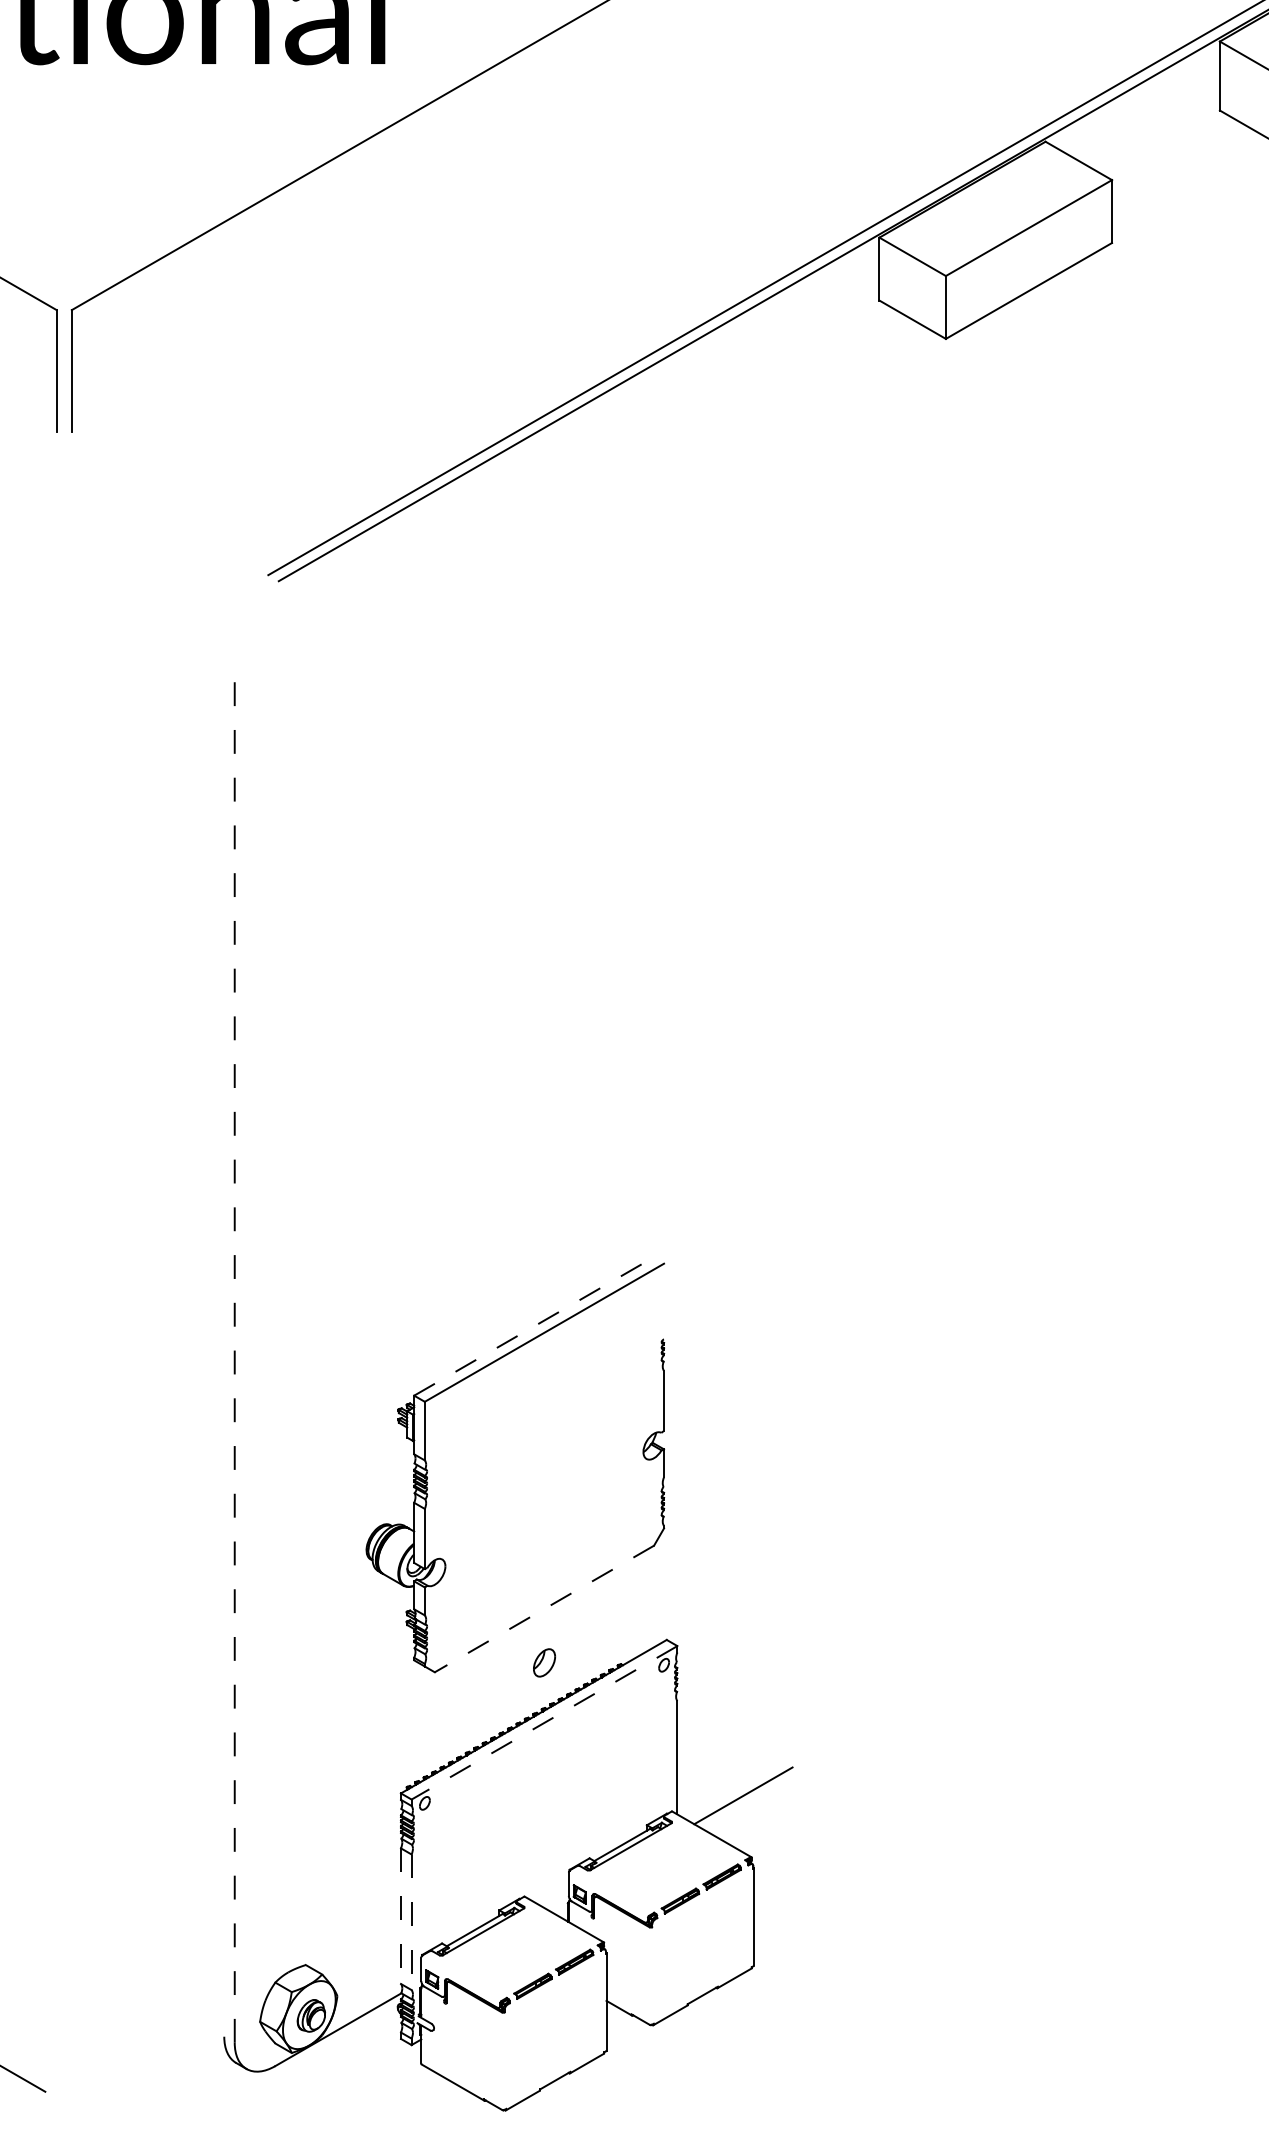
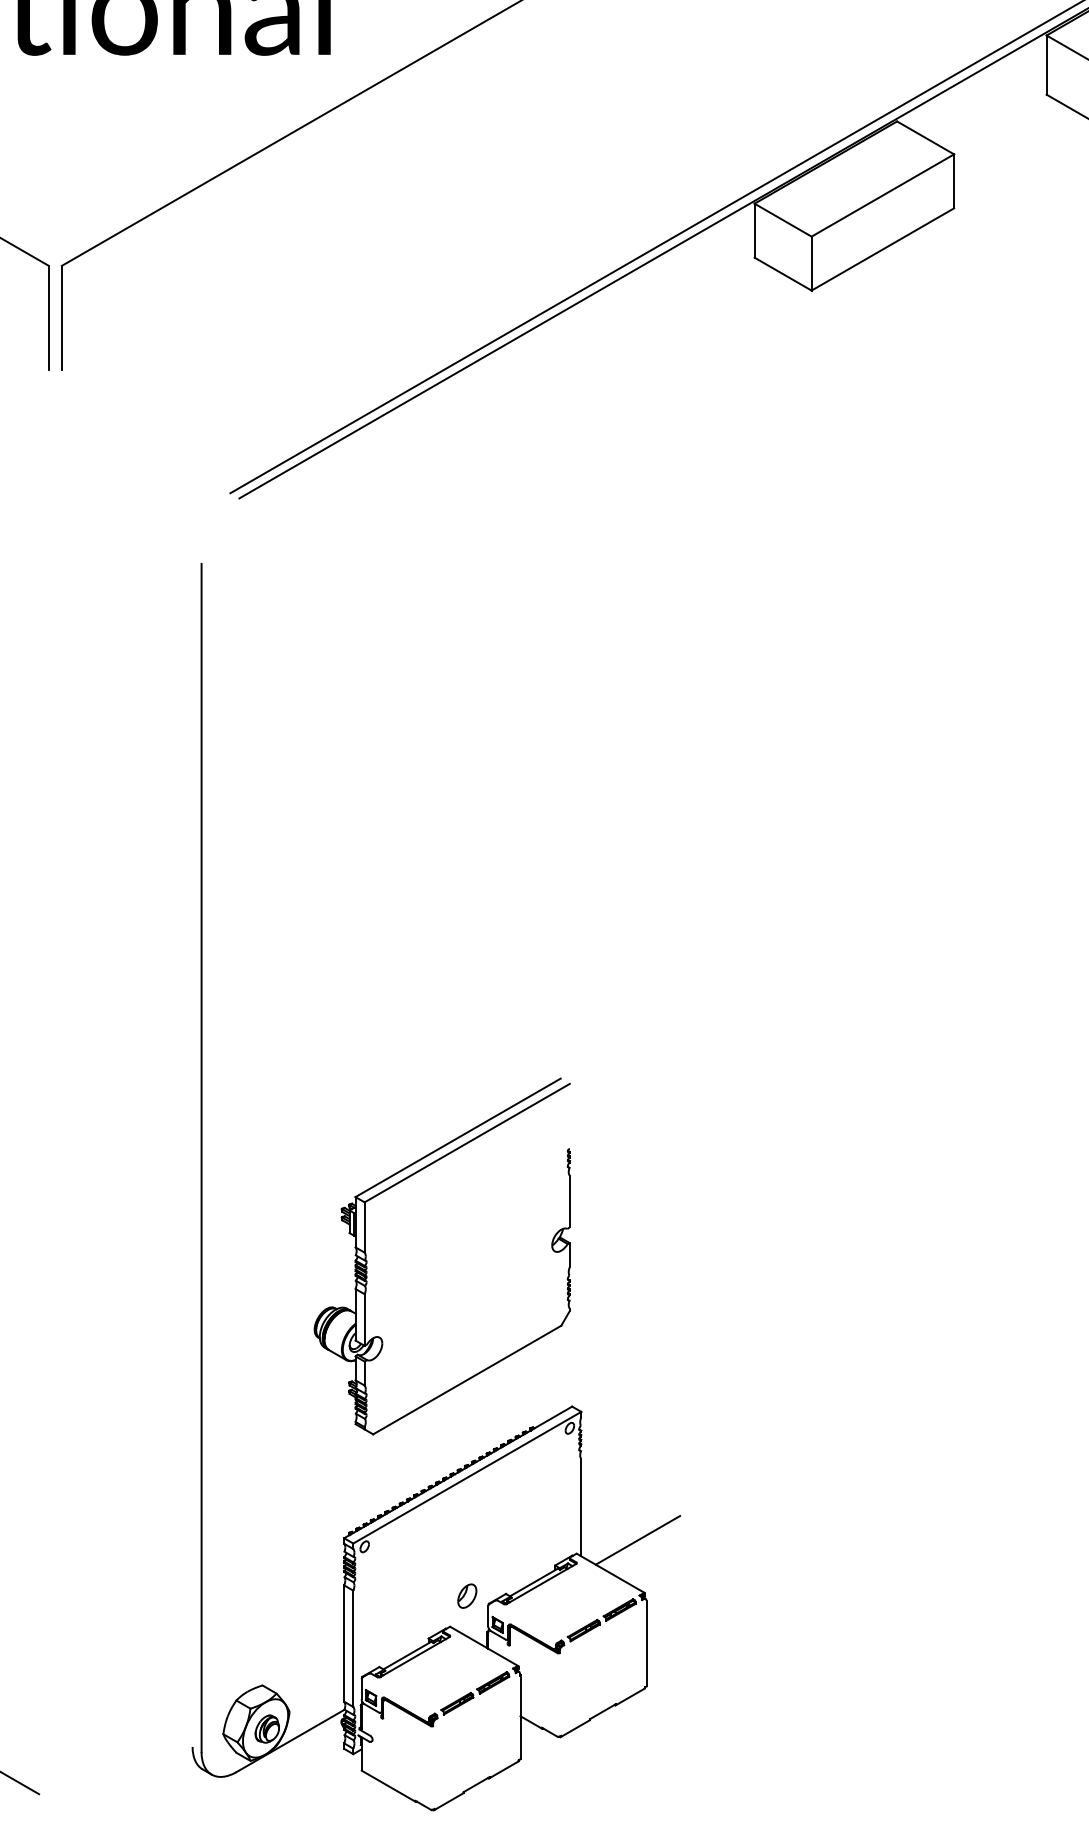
line: (534, 1326) -> (458, 1137), dashed -> solid
line: (234, 1350) -> (201, 1158), dashed -> solid
line: (544, 1608) -> (467, 1379), dashed -> solid
part: (544, 1662) -> (467, 1595), moved
line: (544, 1723) -> (467, 1478), dashed -> solid
line: (401, 1916) -> (344, 1643), dashed -> solid
line: (411, 1922) -> (353, 1648), dashed -> solid

